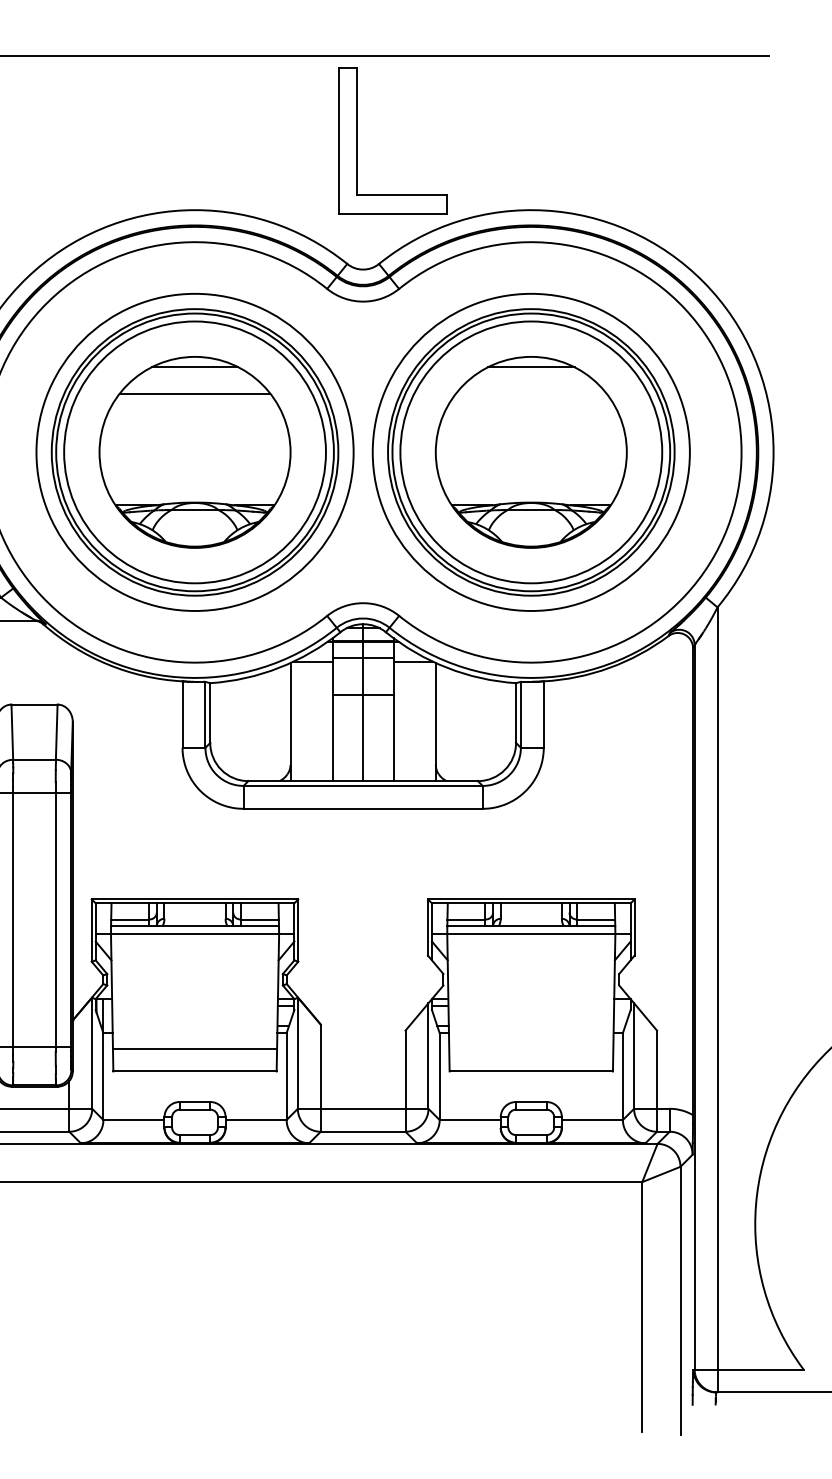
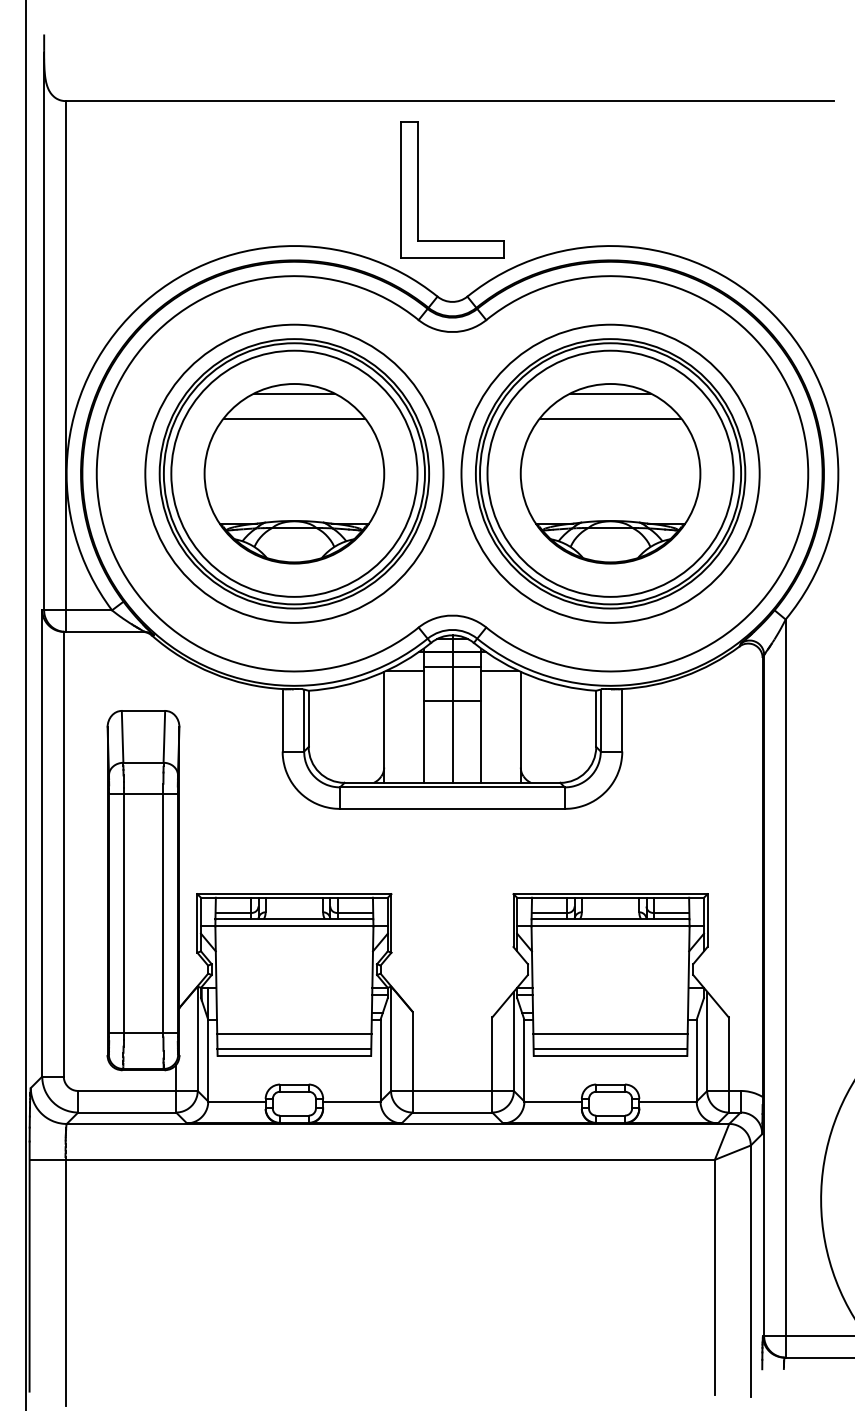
part: (356, 140) -> (418, 189), moved
line: (531, 393) -> (610, 418), added
line: (531, 1048) -> (610, 1034), added
line: (195, 1063) -> (294, 1048), added
line: (531, 1063) -> (610, 1048), added

